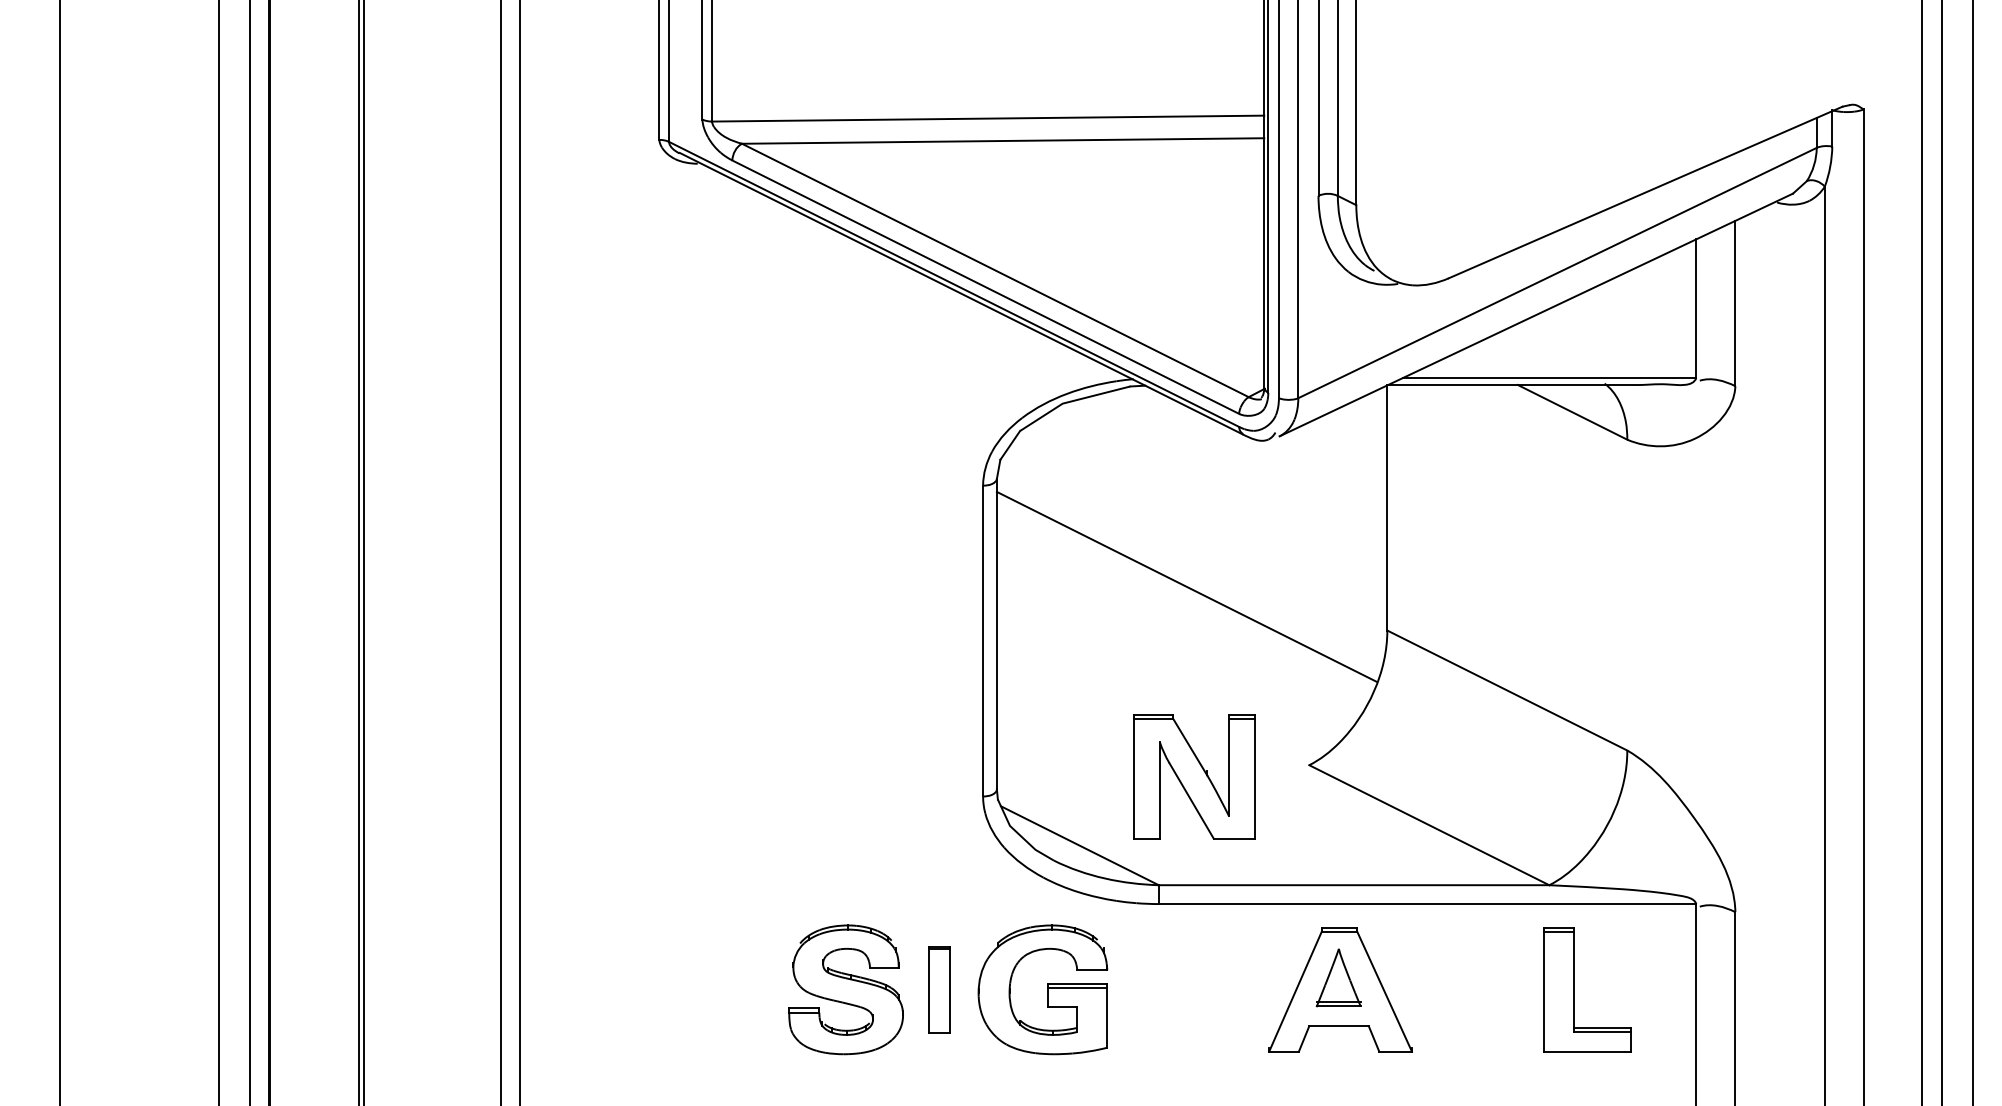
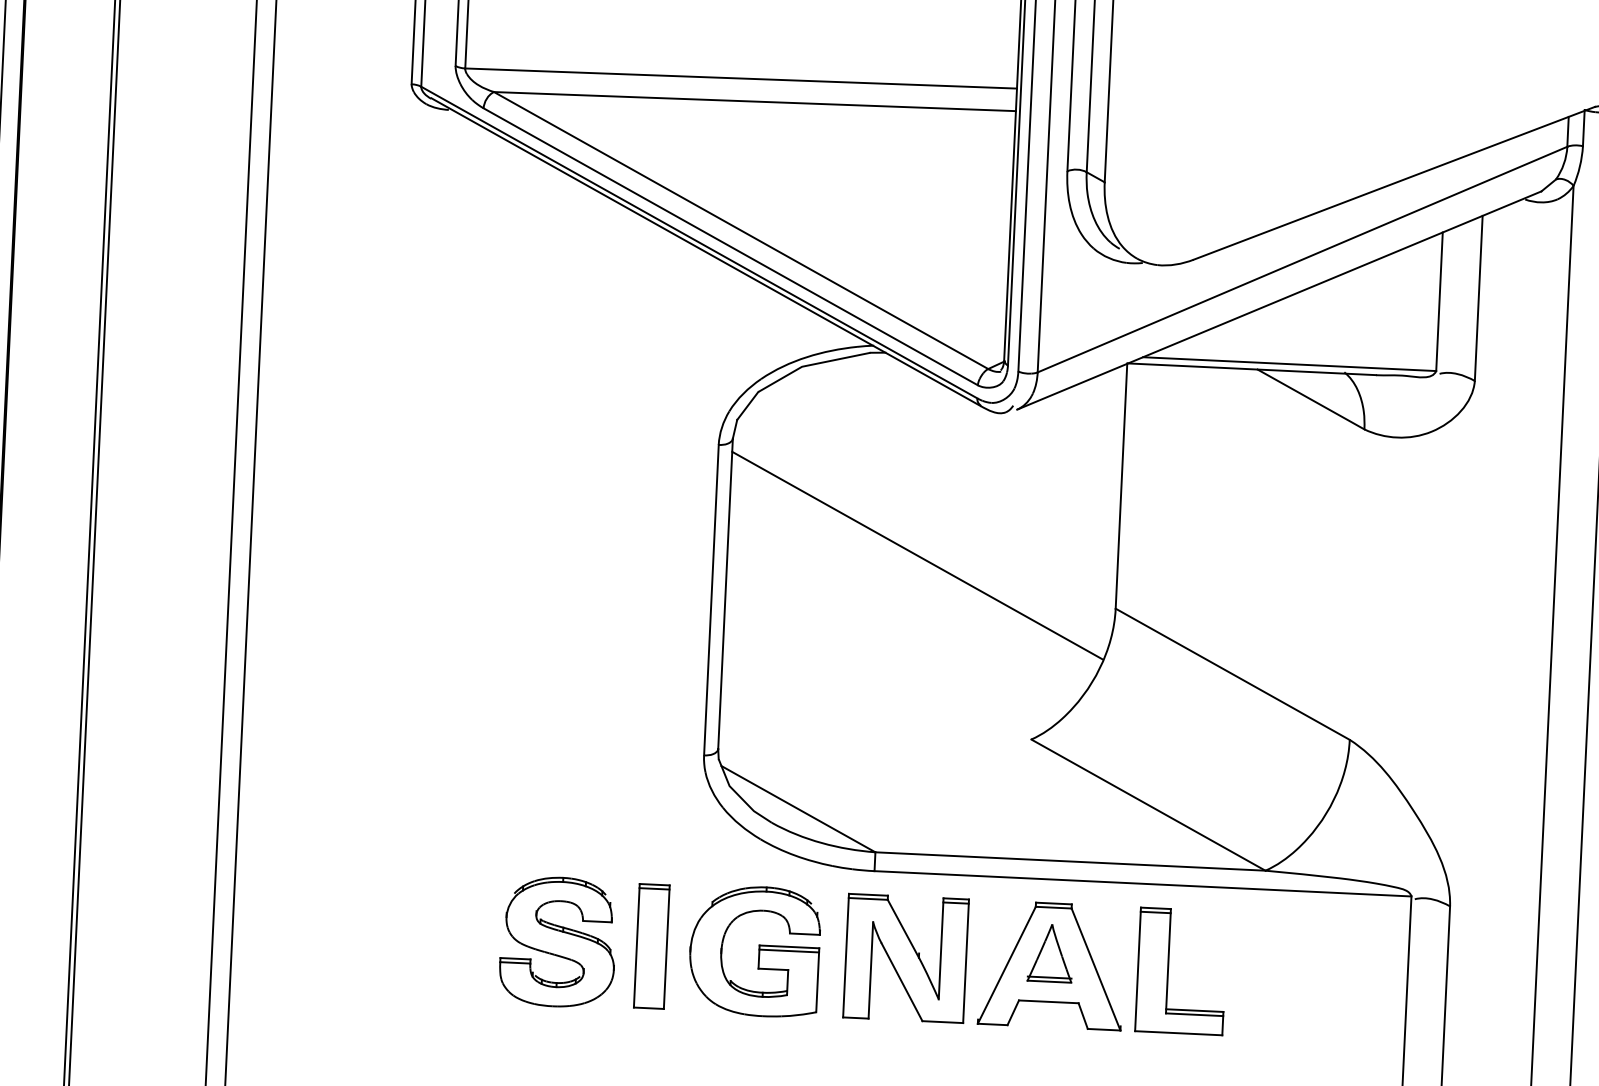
part: (1194, 776) -> (906, 958), moved
part: (939, 989) -> (651, 946), size x1.43
part: (1574, 989) -> (1168, 970), moved

